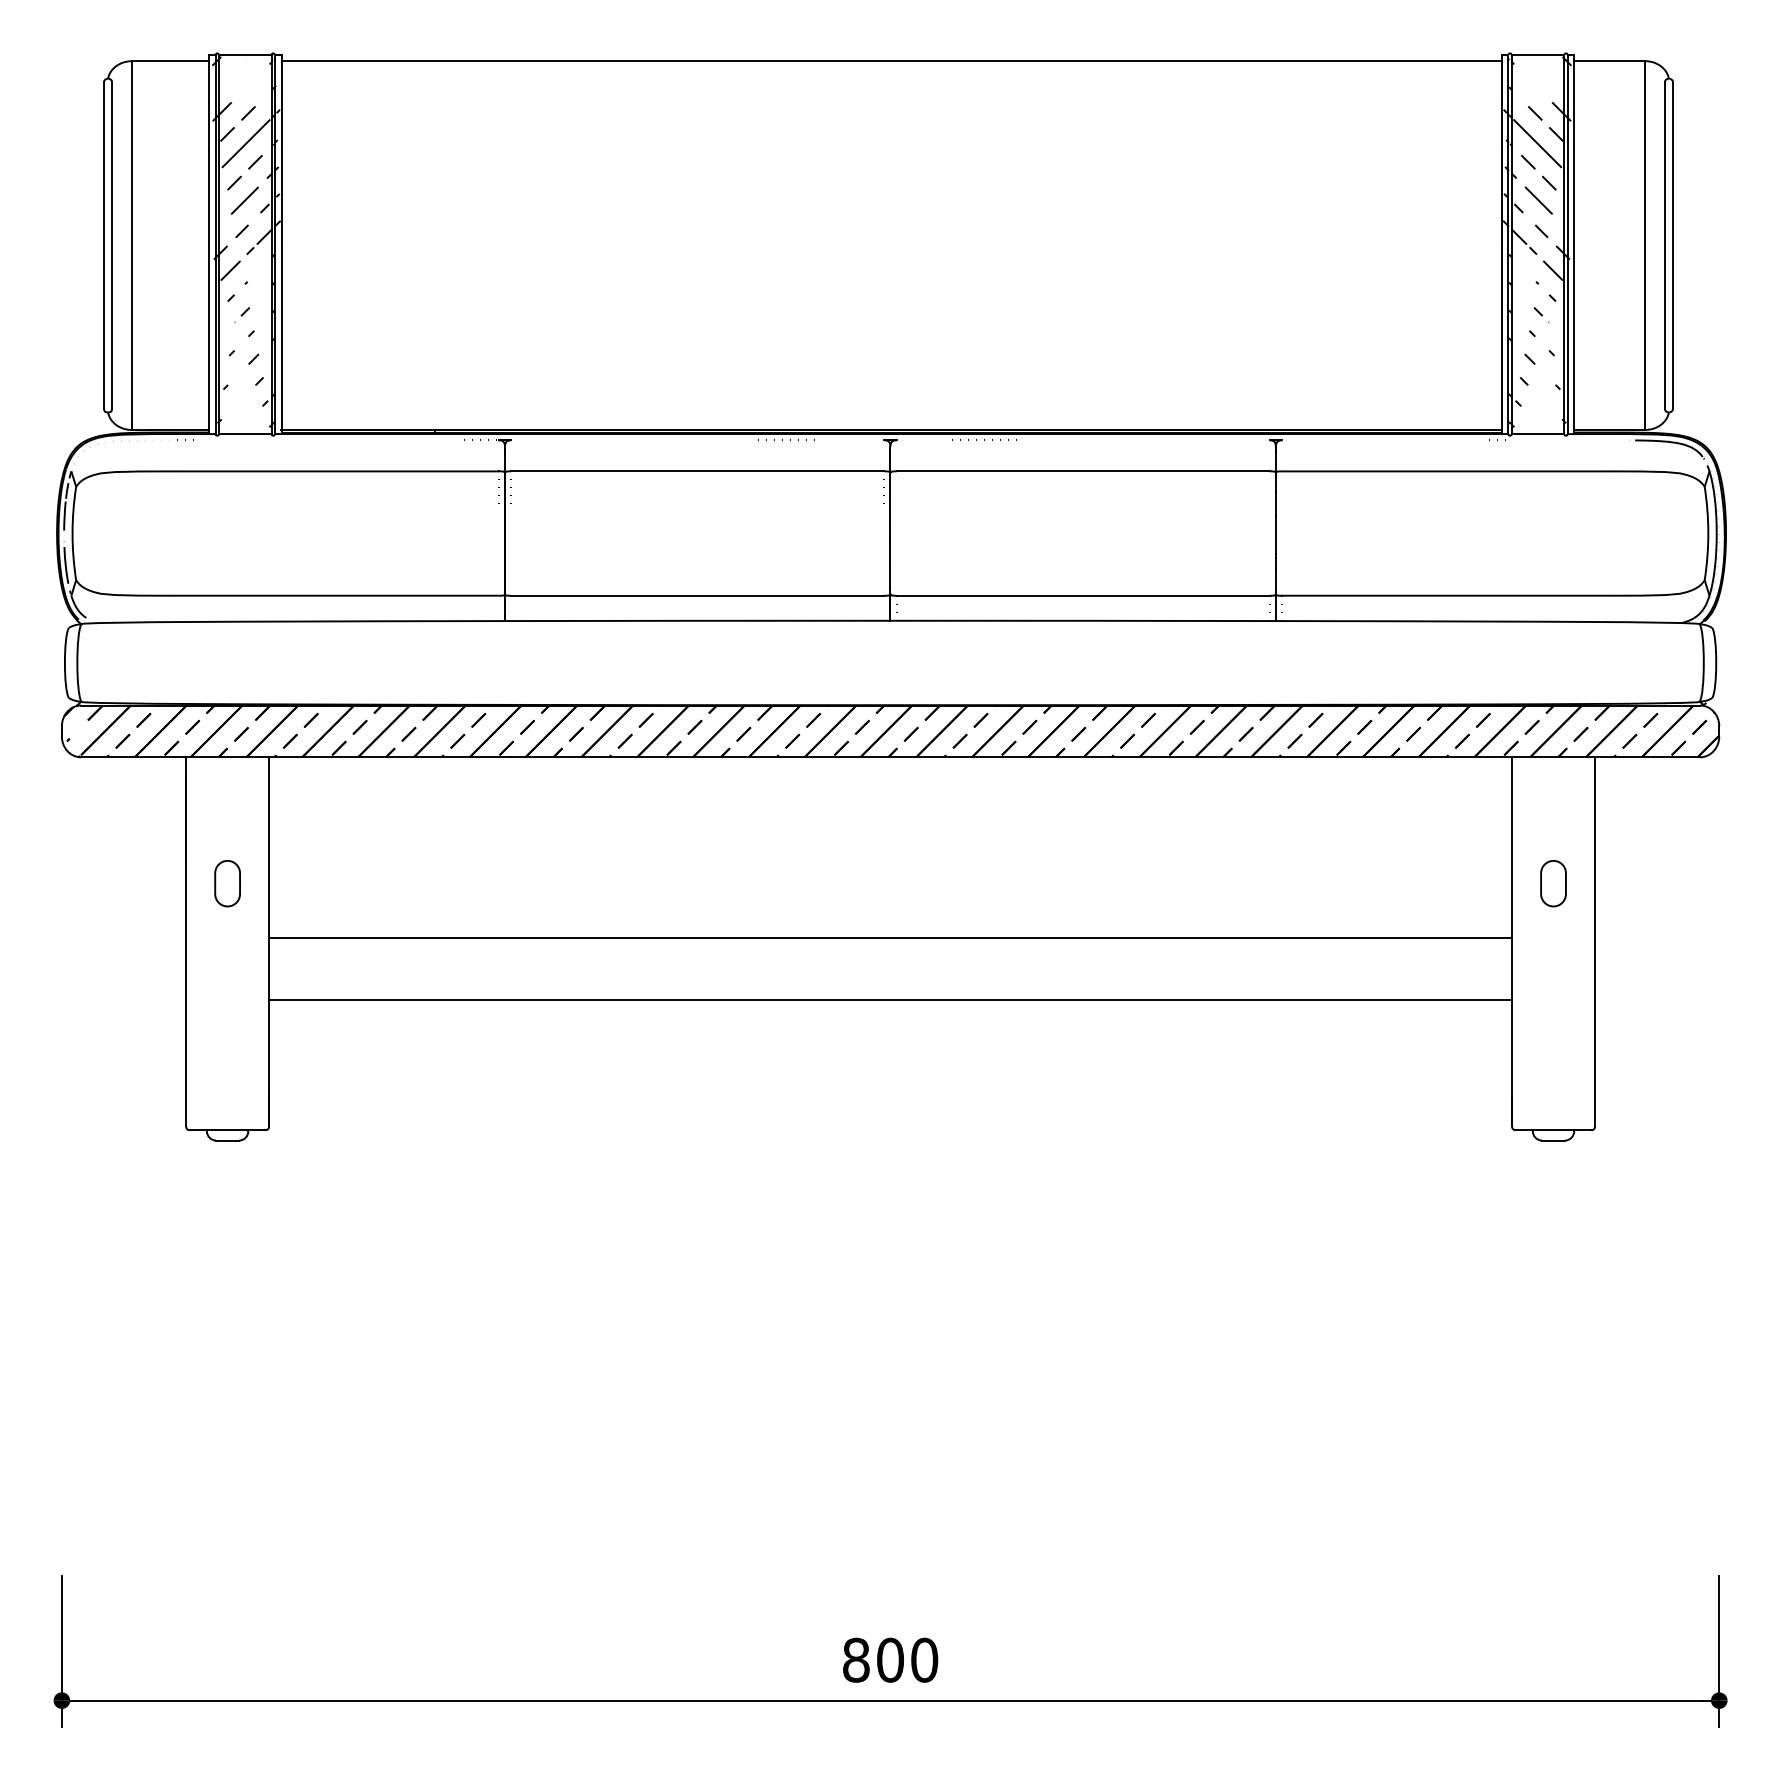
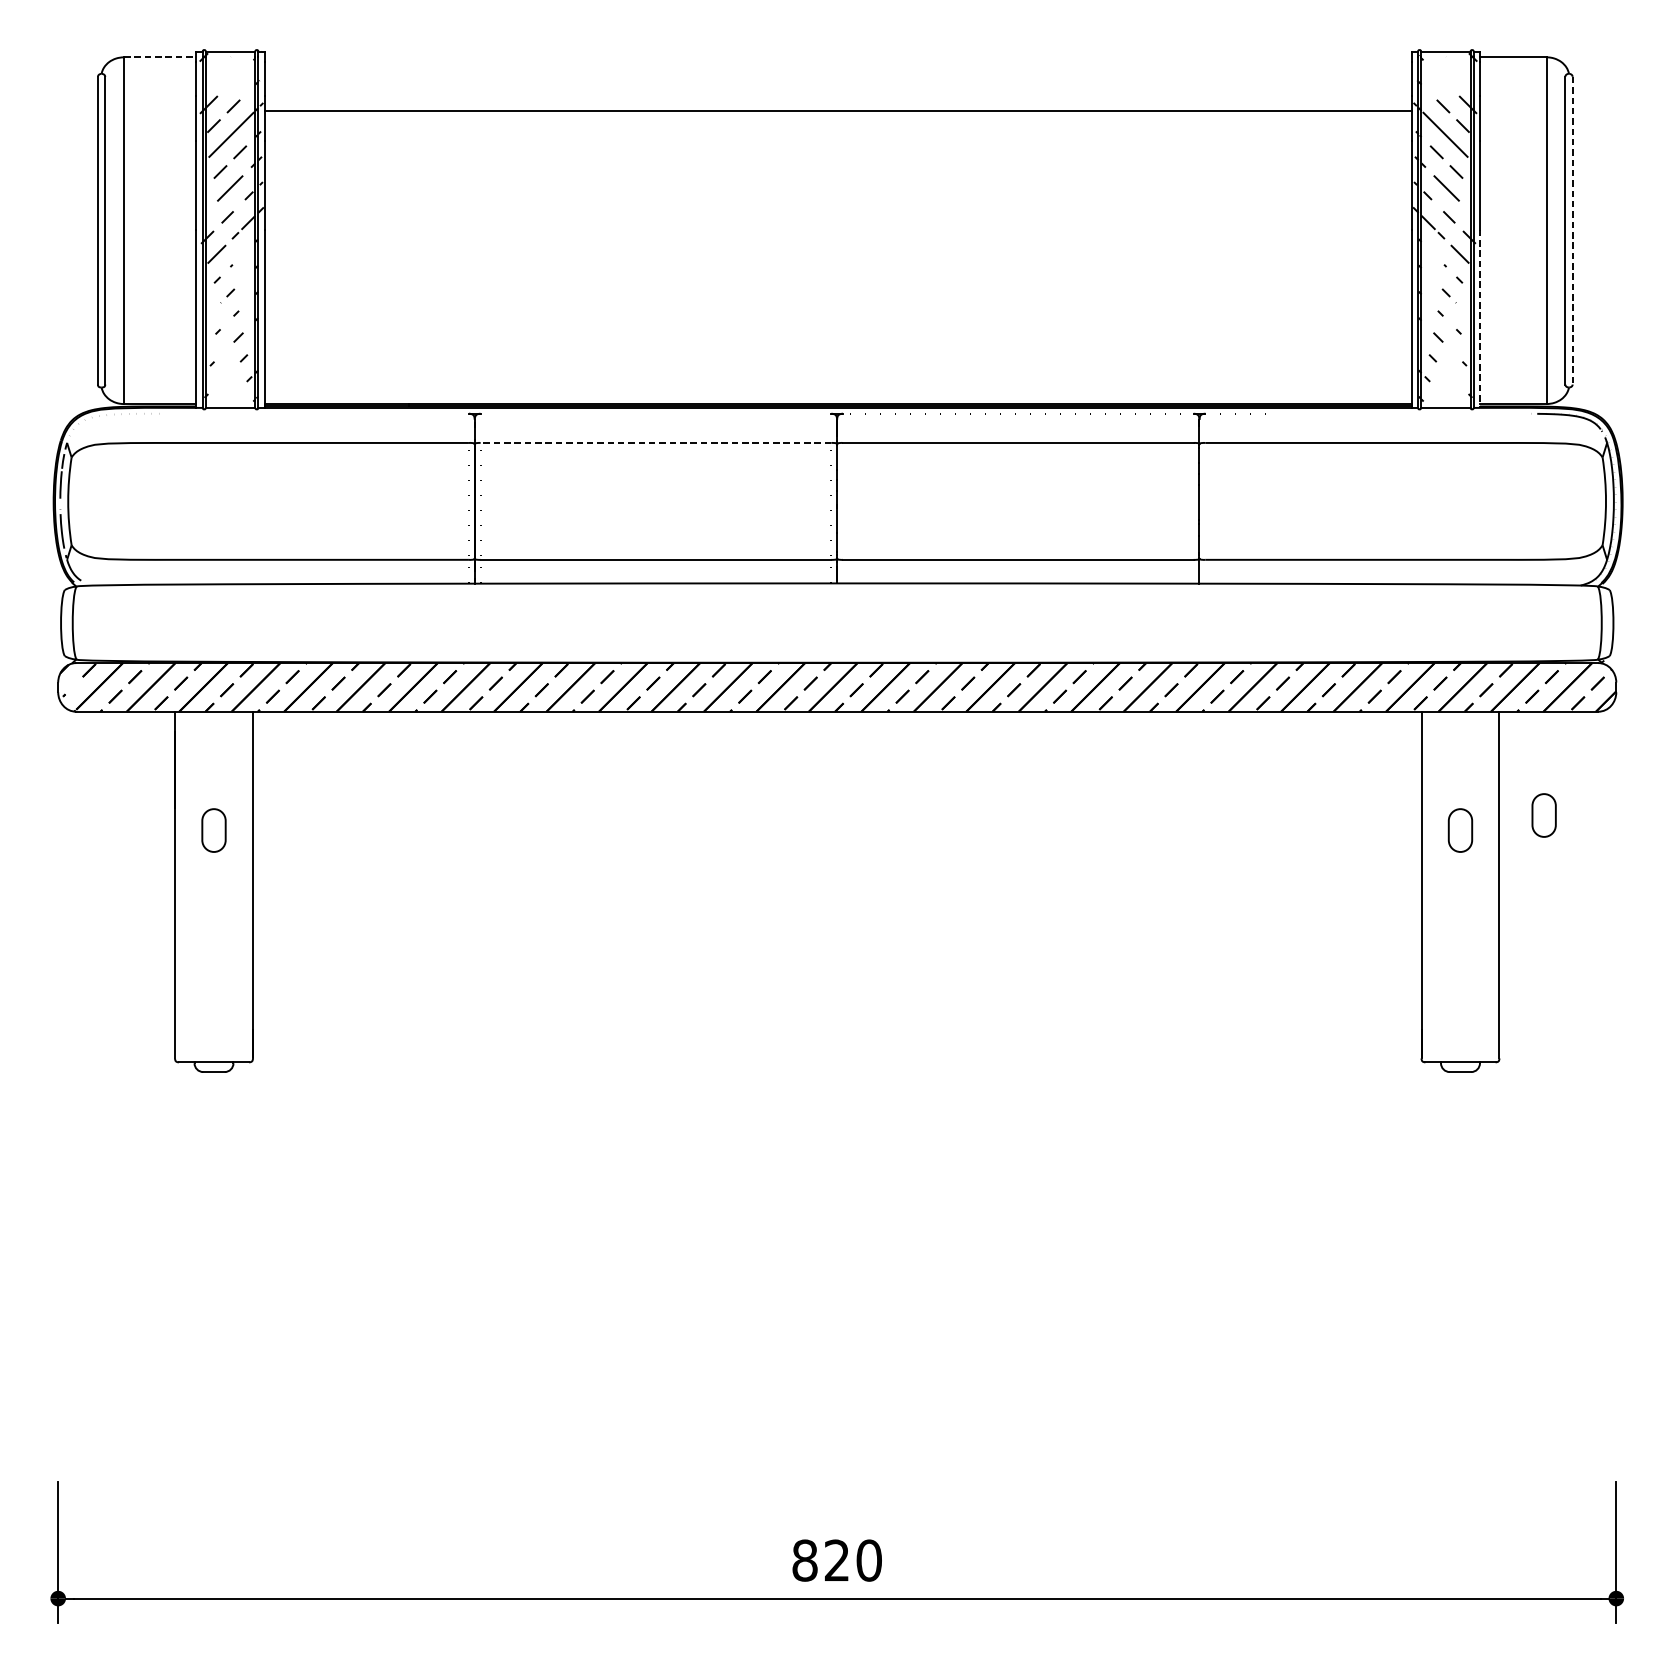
line: (170, 61) -> (160, 57), solid -> dashed
line: (891, 61) -> (838, 111), moved
line: (1672, 245) -> (1572, 230), solid -> dashed
line: (1574, 339) -> (1480, 318), solid -> dashed
line: (697, 471) -> (655, 443), solid -> dashed
part: (1642, 867) -> (1544, 815), added
line: (890, 937) -> (837, 881), removed
line: (890, 999) -> (837, 939), removed
text: (890, 1659) -> (837, 1559), 800 -> 820

